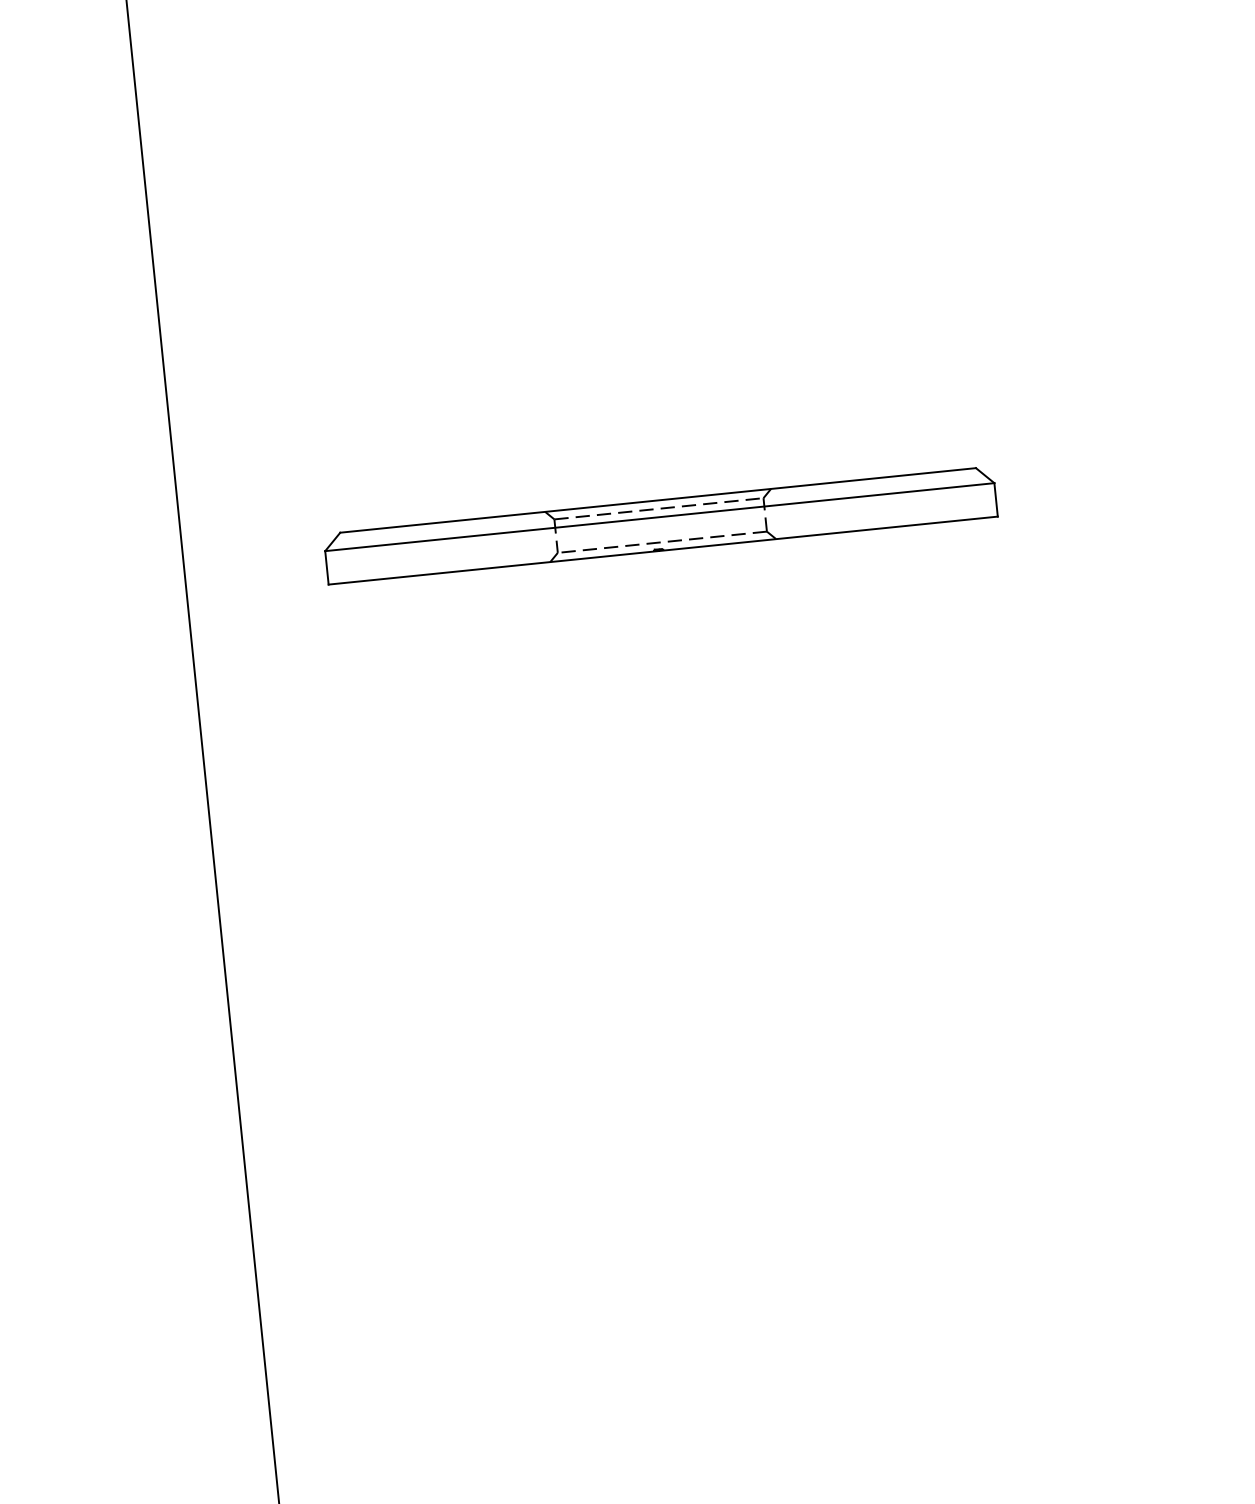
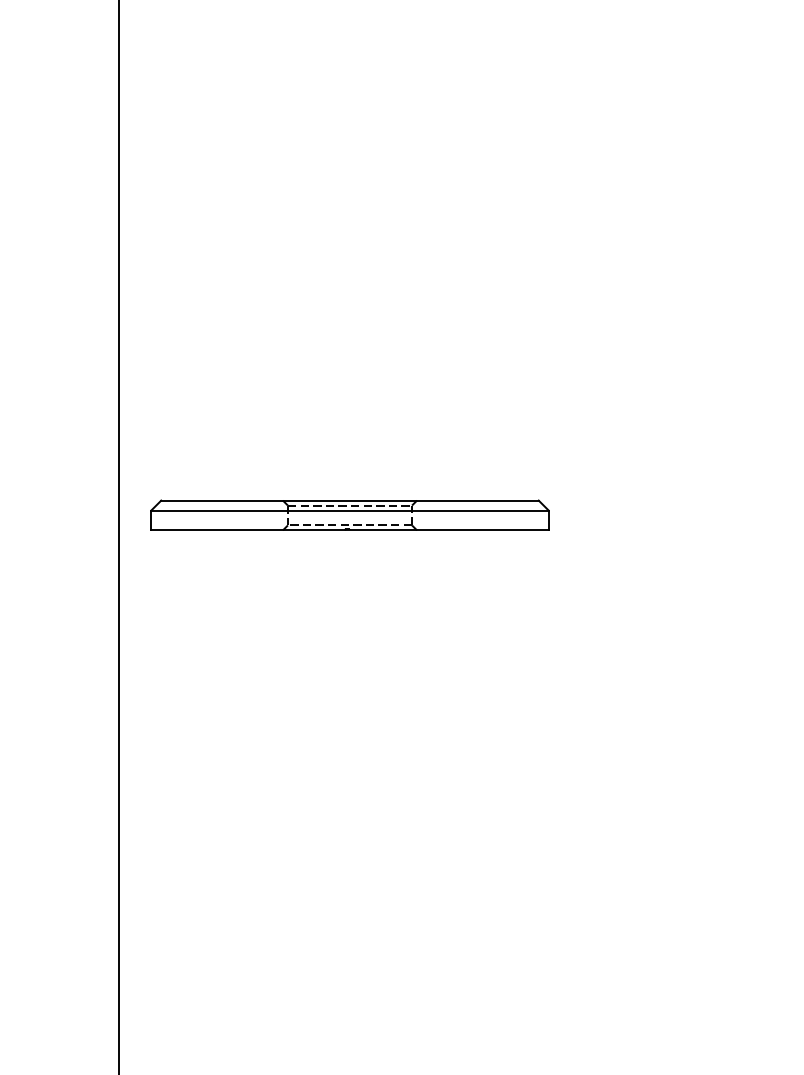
part: (659, 523) -> (349, 514), moved

